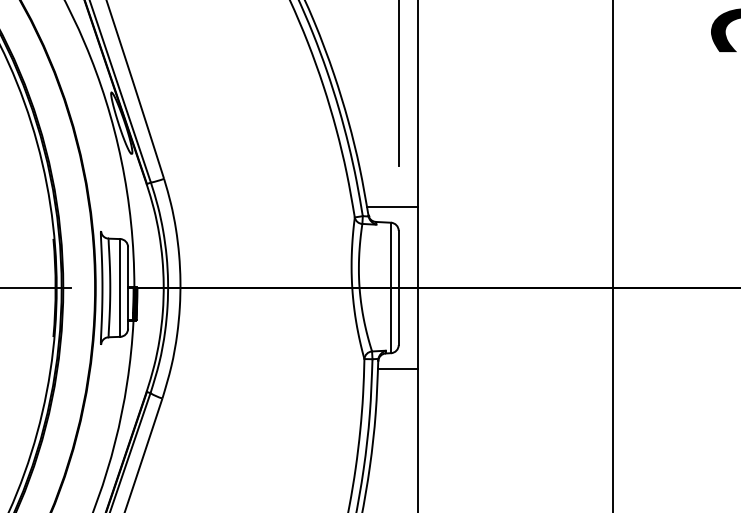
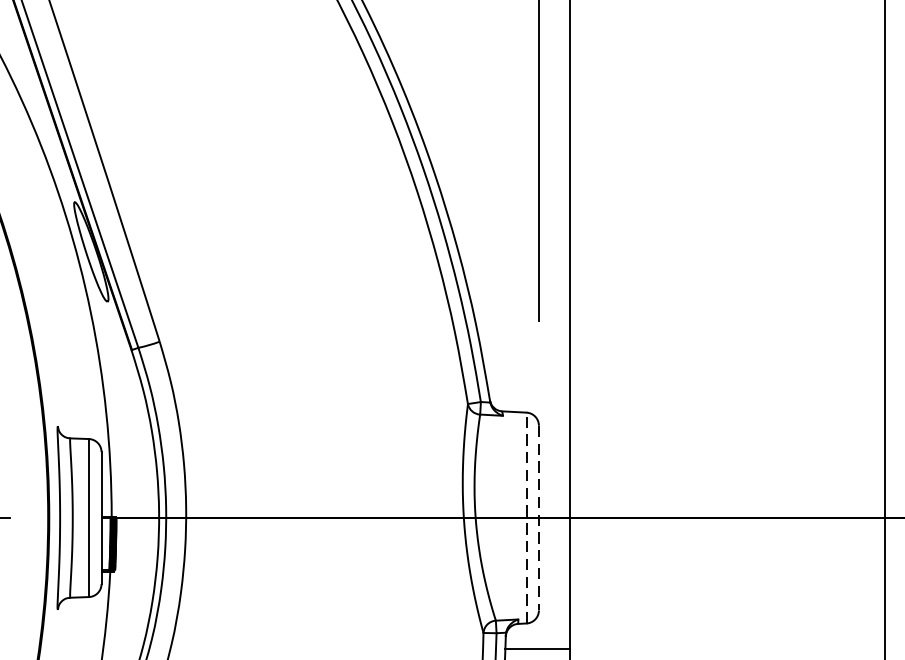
line: (392, 206) -> (528, 386), removed
line: (391, 287) -> (527, 517), solid -> dashed
line: (398, 288) -> (538, 518), solid -> dashed

